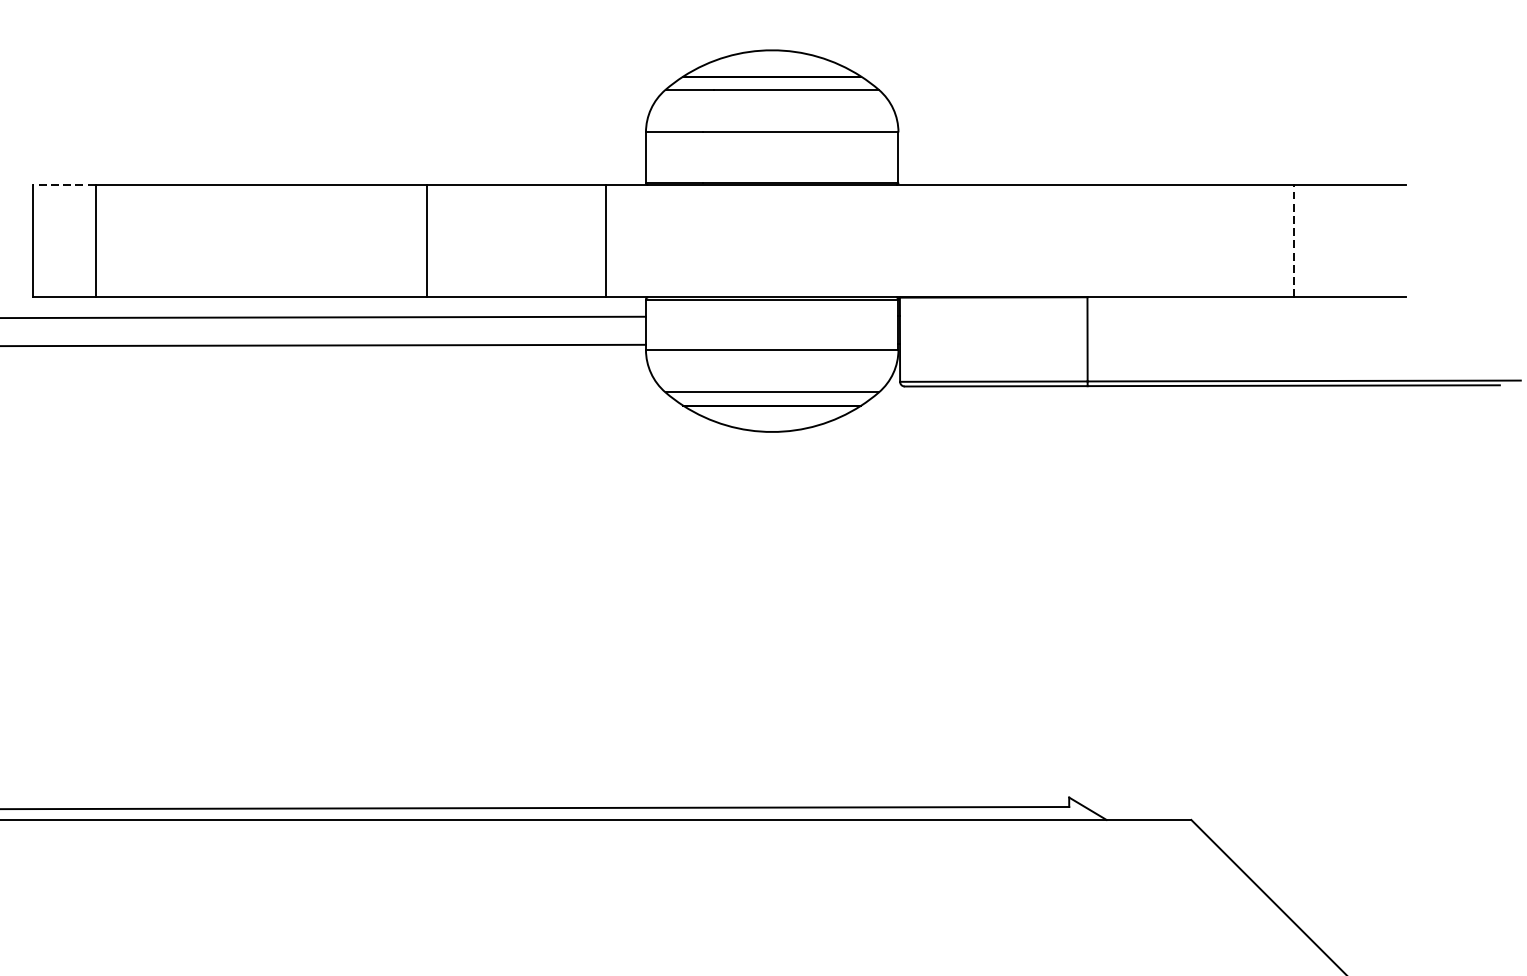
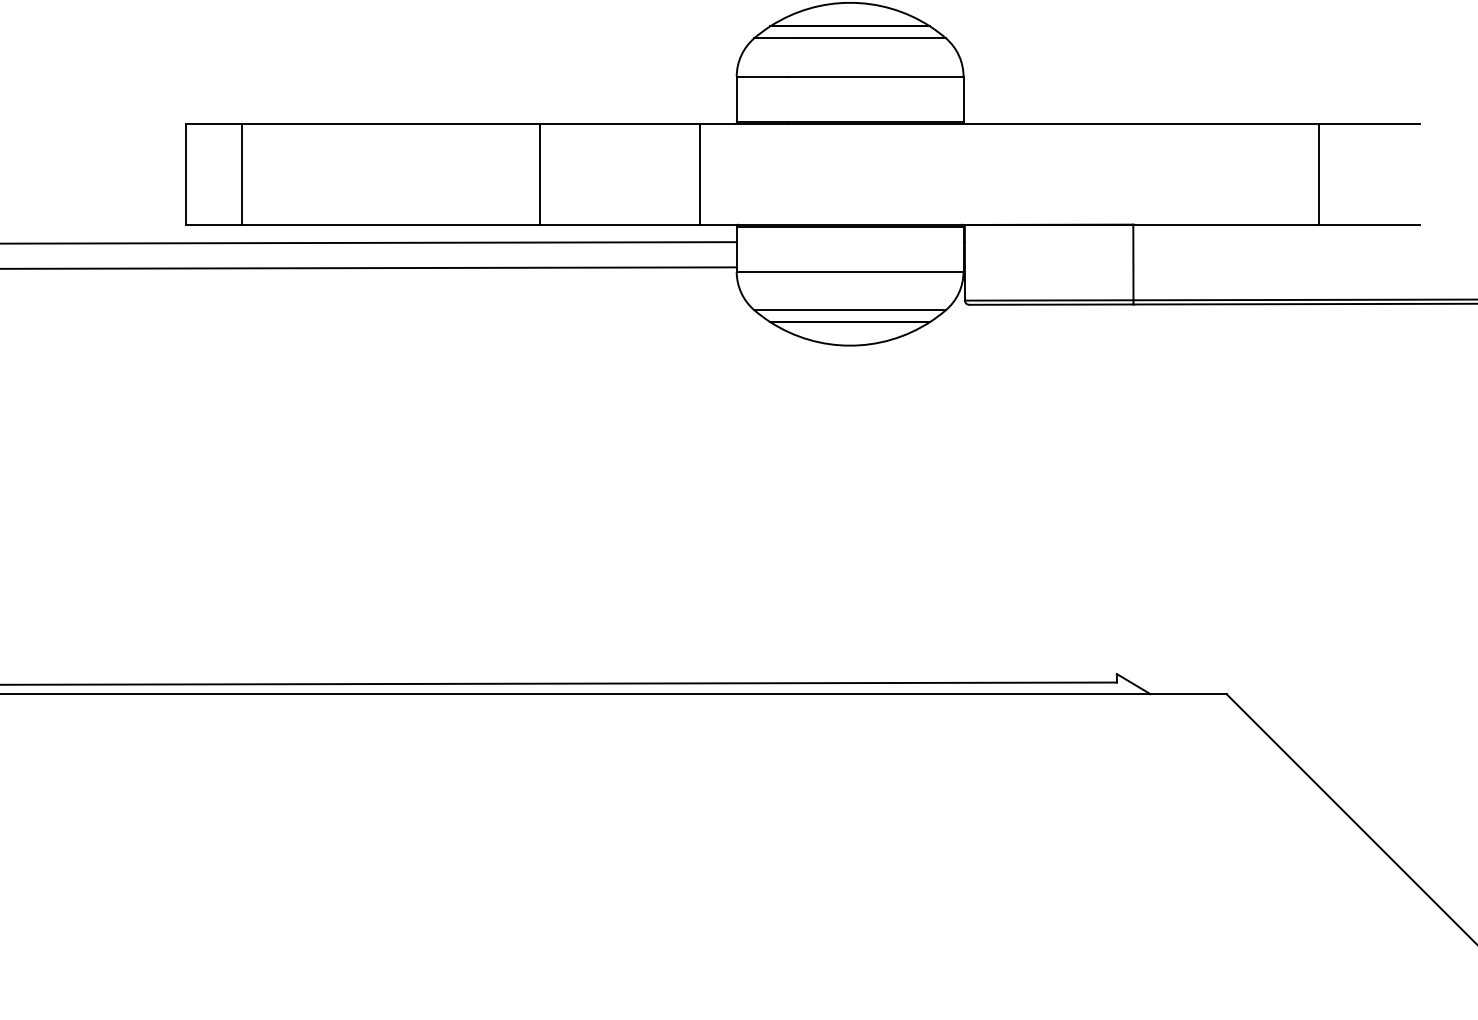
line: (63, 184) -> (213, 123), dashed -> solid
line: (1294, 240) -> (1319, 173), dashed -> solid

